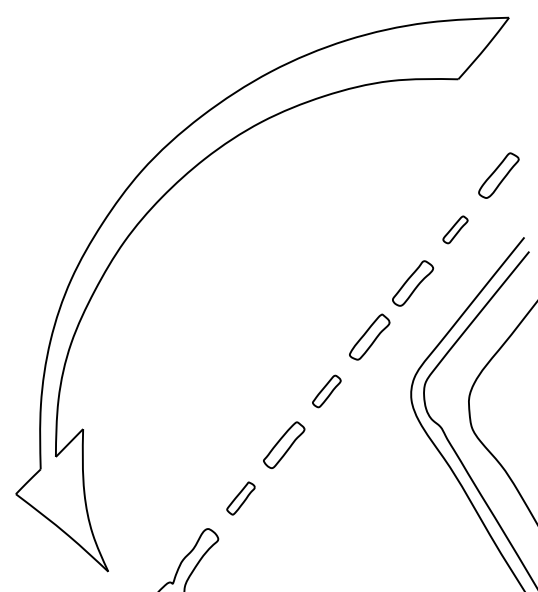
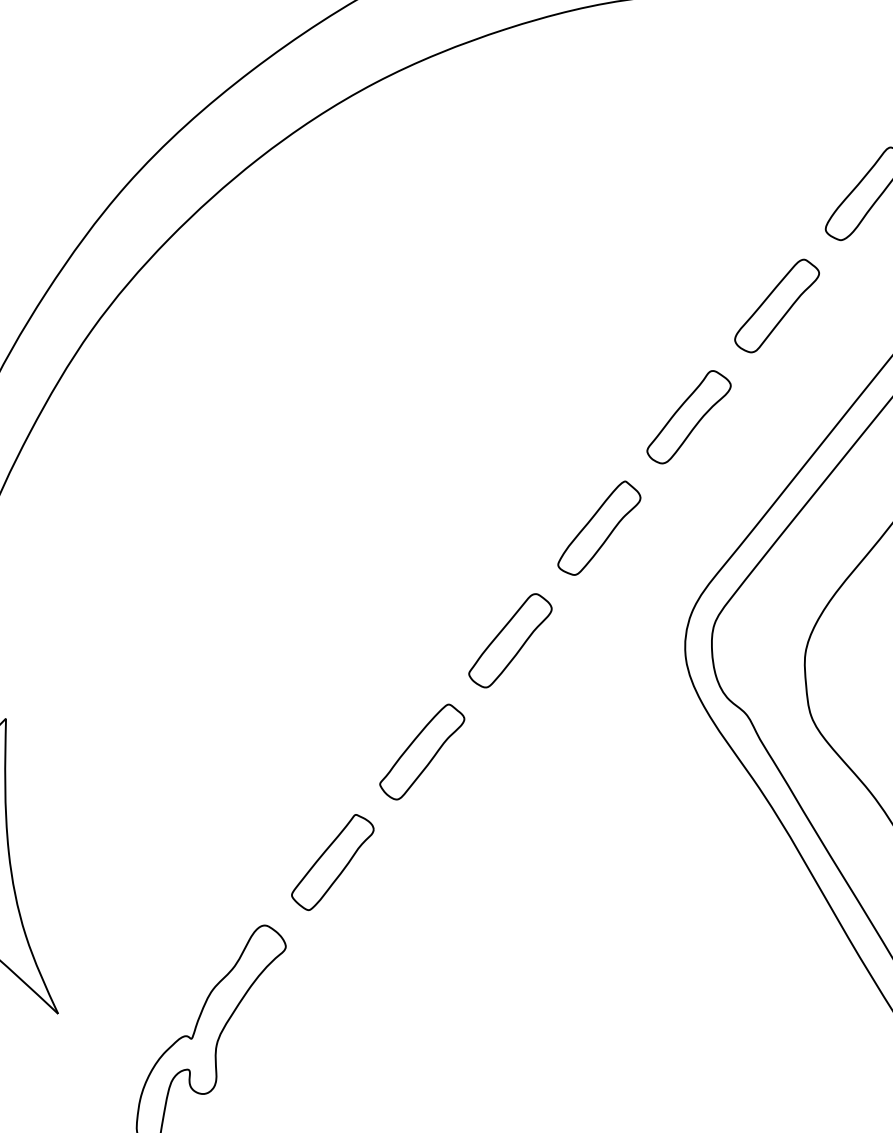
part: (455, 229) -> (777, 305), size x1.67
part: (326, 391) -> (509, 640), size x1.43
part: (240, 498) -> (331, 862), size x1.43

